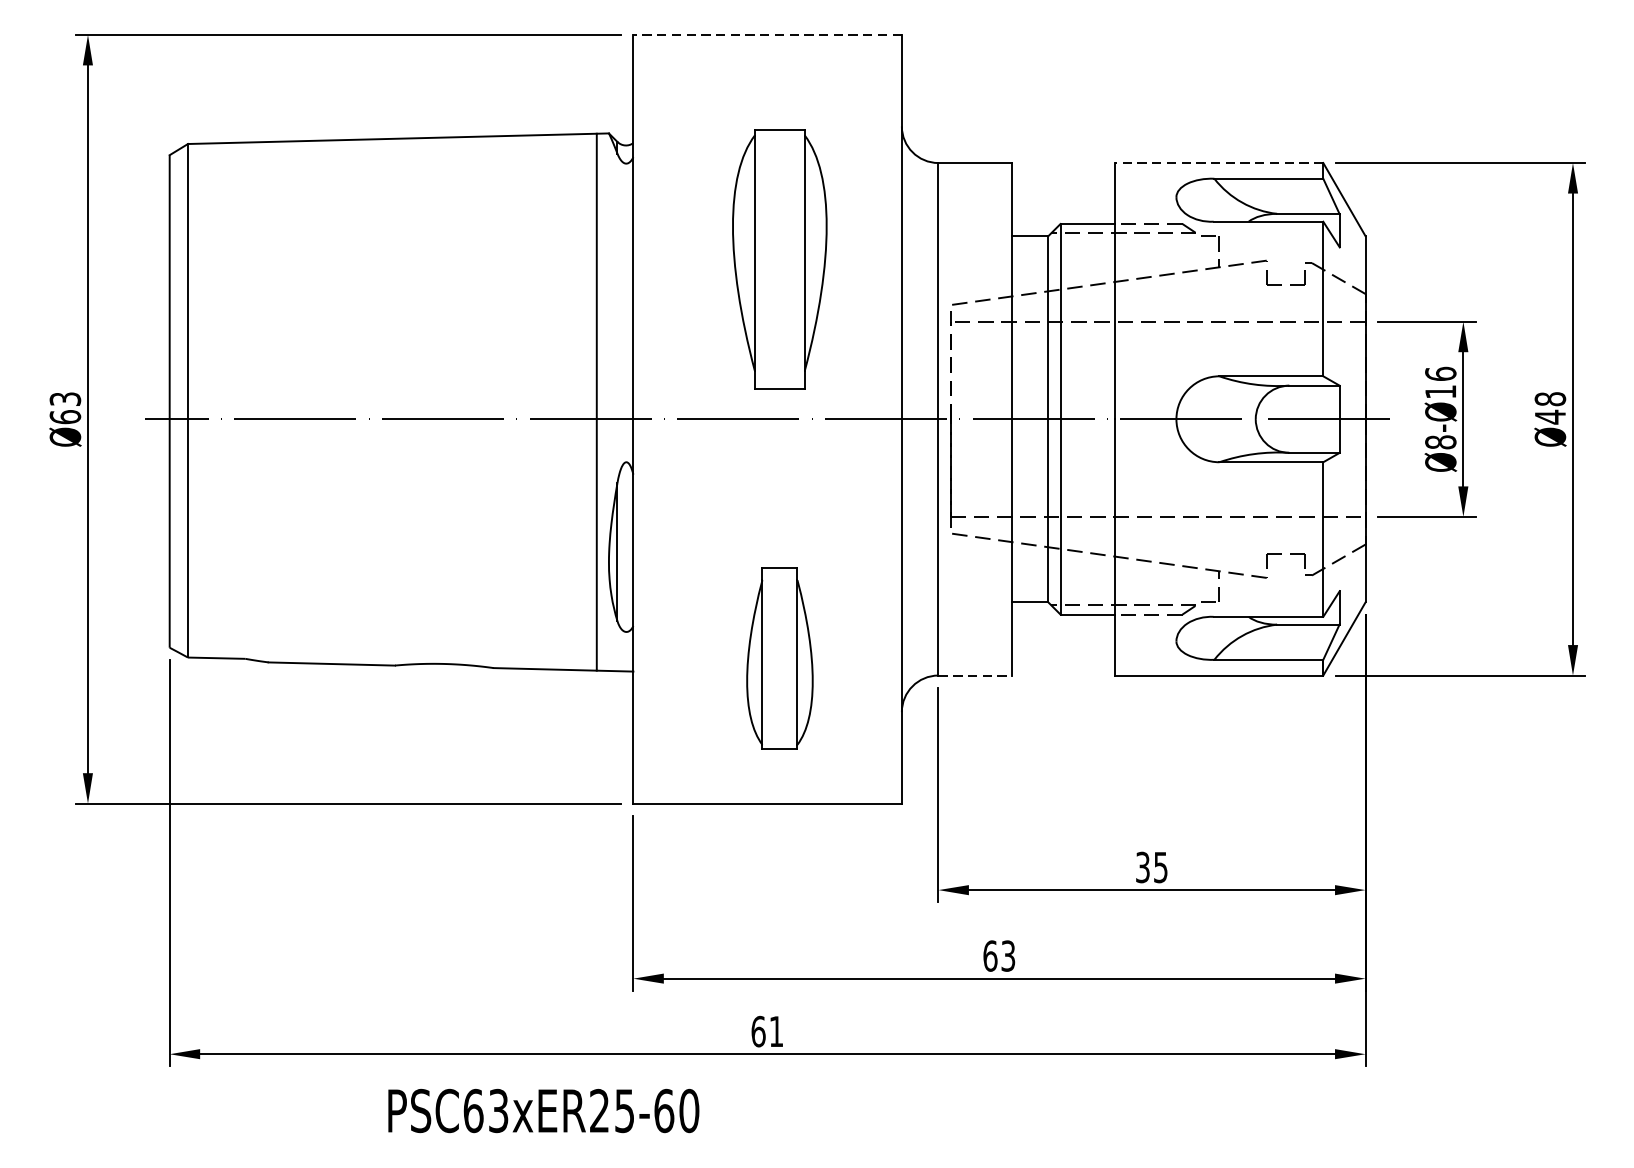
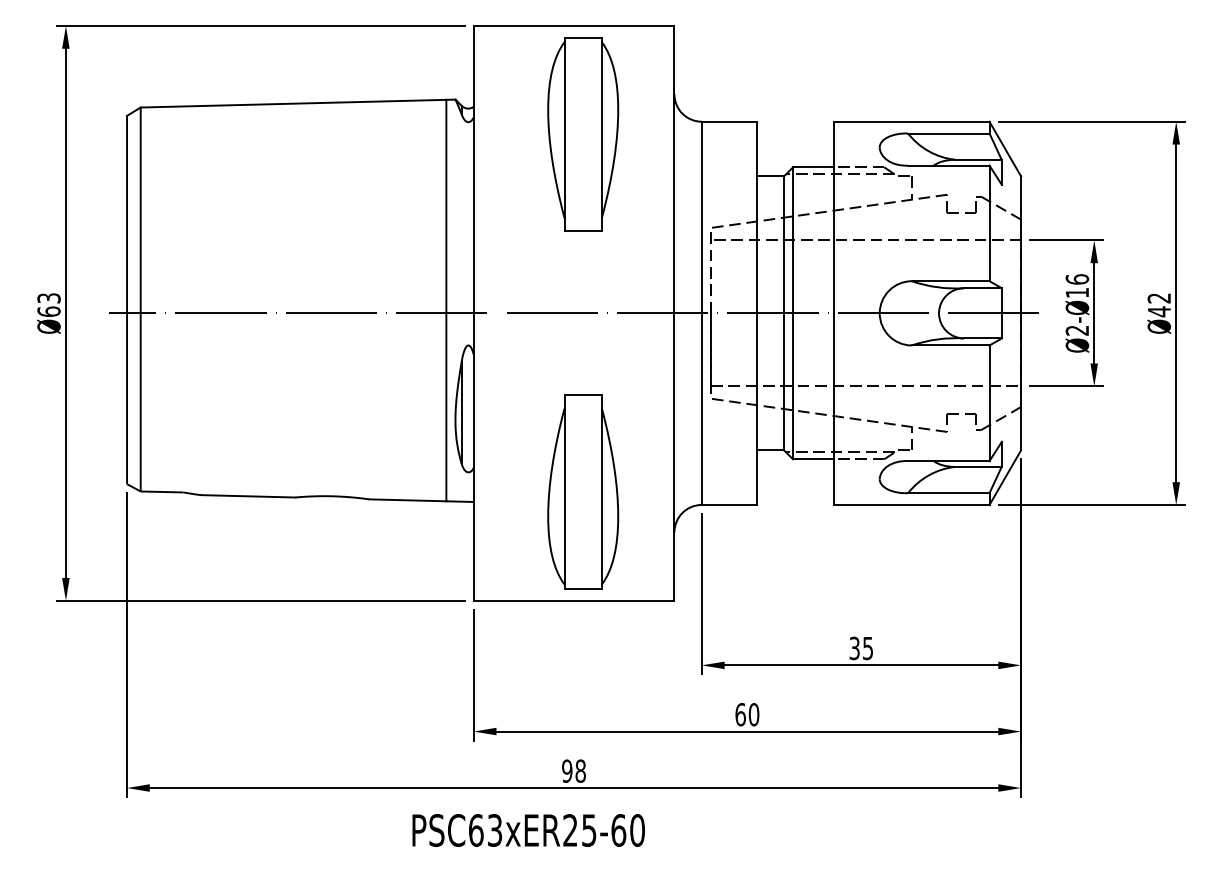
line: (766, 34) -> (573, 25), dashed -> solid
line: (1218, 162) -> (911, 121), dashed -> solid
part: (780, 258) -> (583, 134), moved
text: (1550, 399) -> (1159, 298), Ø48 -> Ø42
text: (1440, 442) -> (1077, 330), Ø8-Ø16 -> Ø2-Ø16
part: (780, 657) -> (583, 491), size x1.43
line: (975, 674) -> (729, 504), dashed -> solid
text: (1007, 955) -> (753, 714), 63 -> 60
text: (766, 1030) -> (573, 770), 61 -> 98
text: (543, 1110) -> (528, 830), moved

